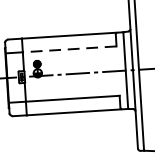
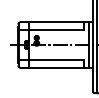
line: (69, 49) -> (56, 30), dashed -> solid

